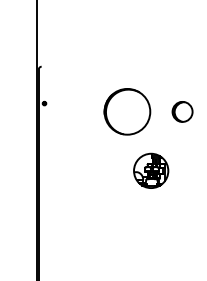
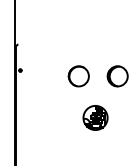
part: (127, 111) -> (78, 76), size x0.62
part: (182, 111) -> (117, 76), size x1.43

